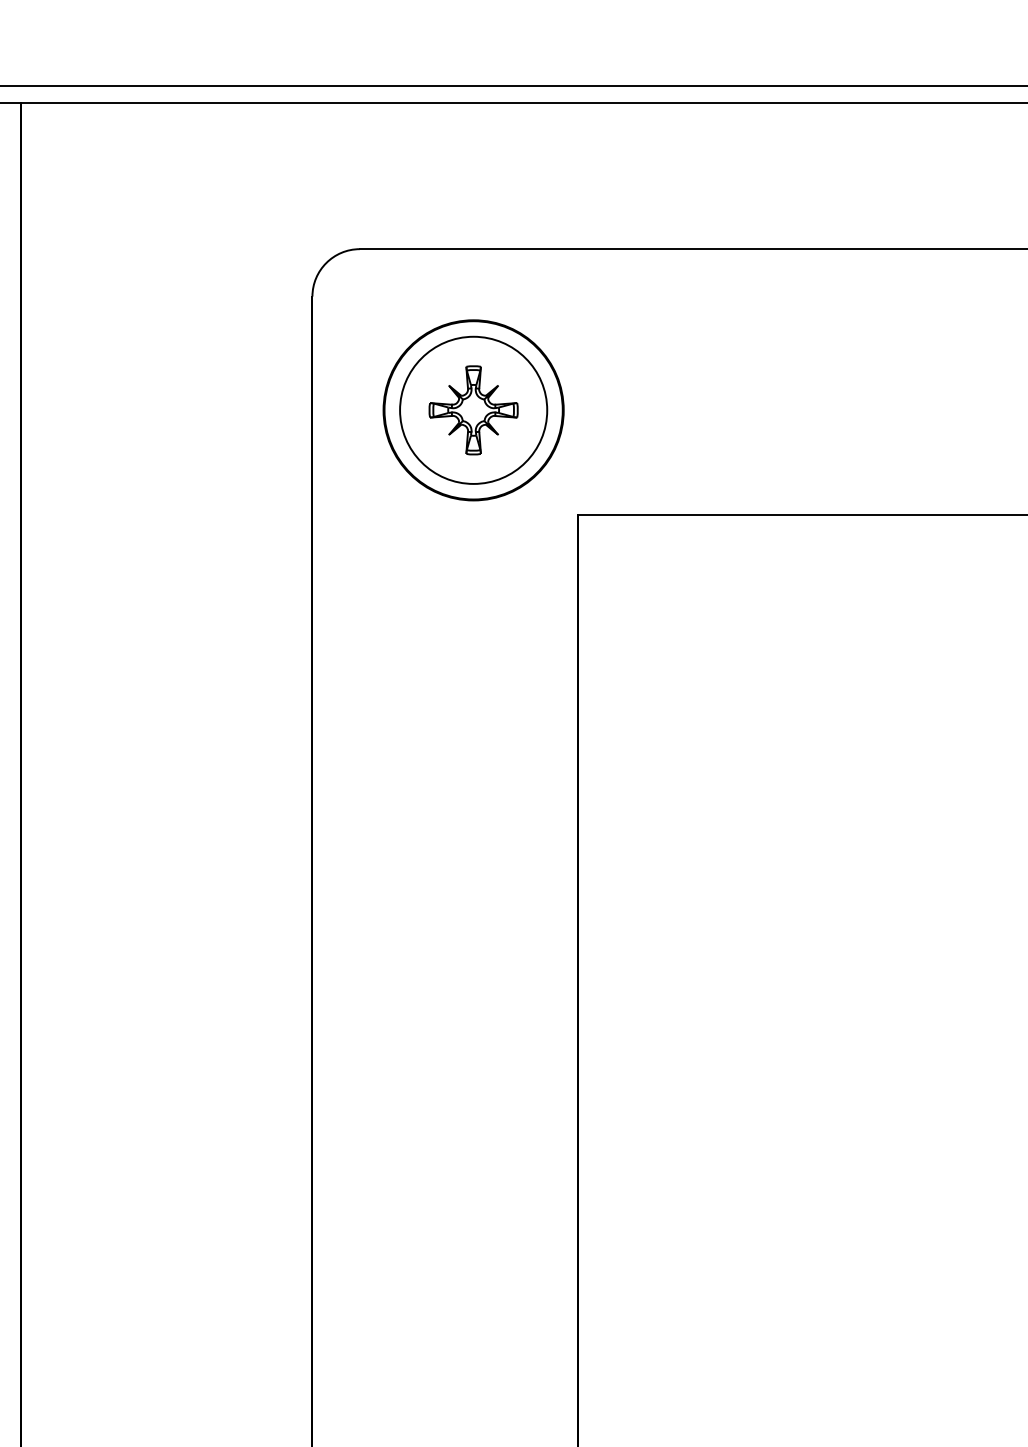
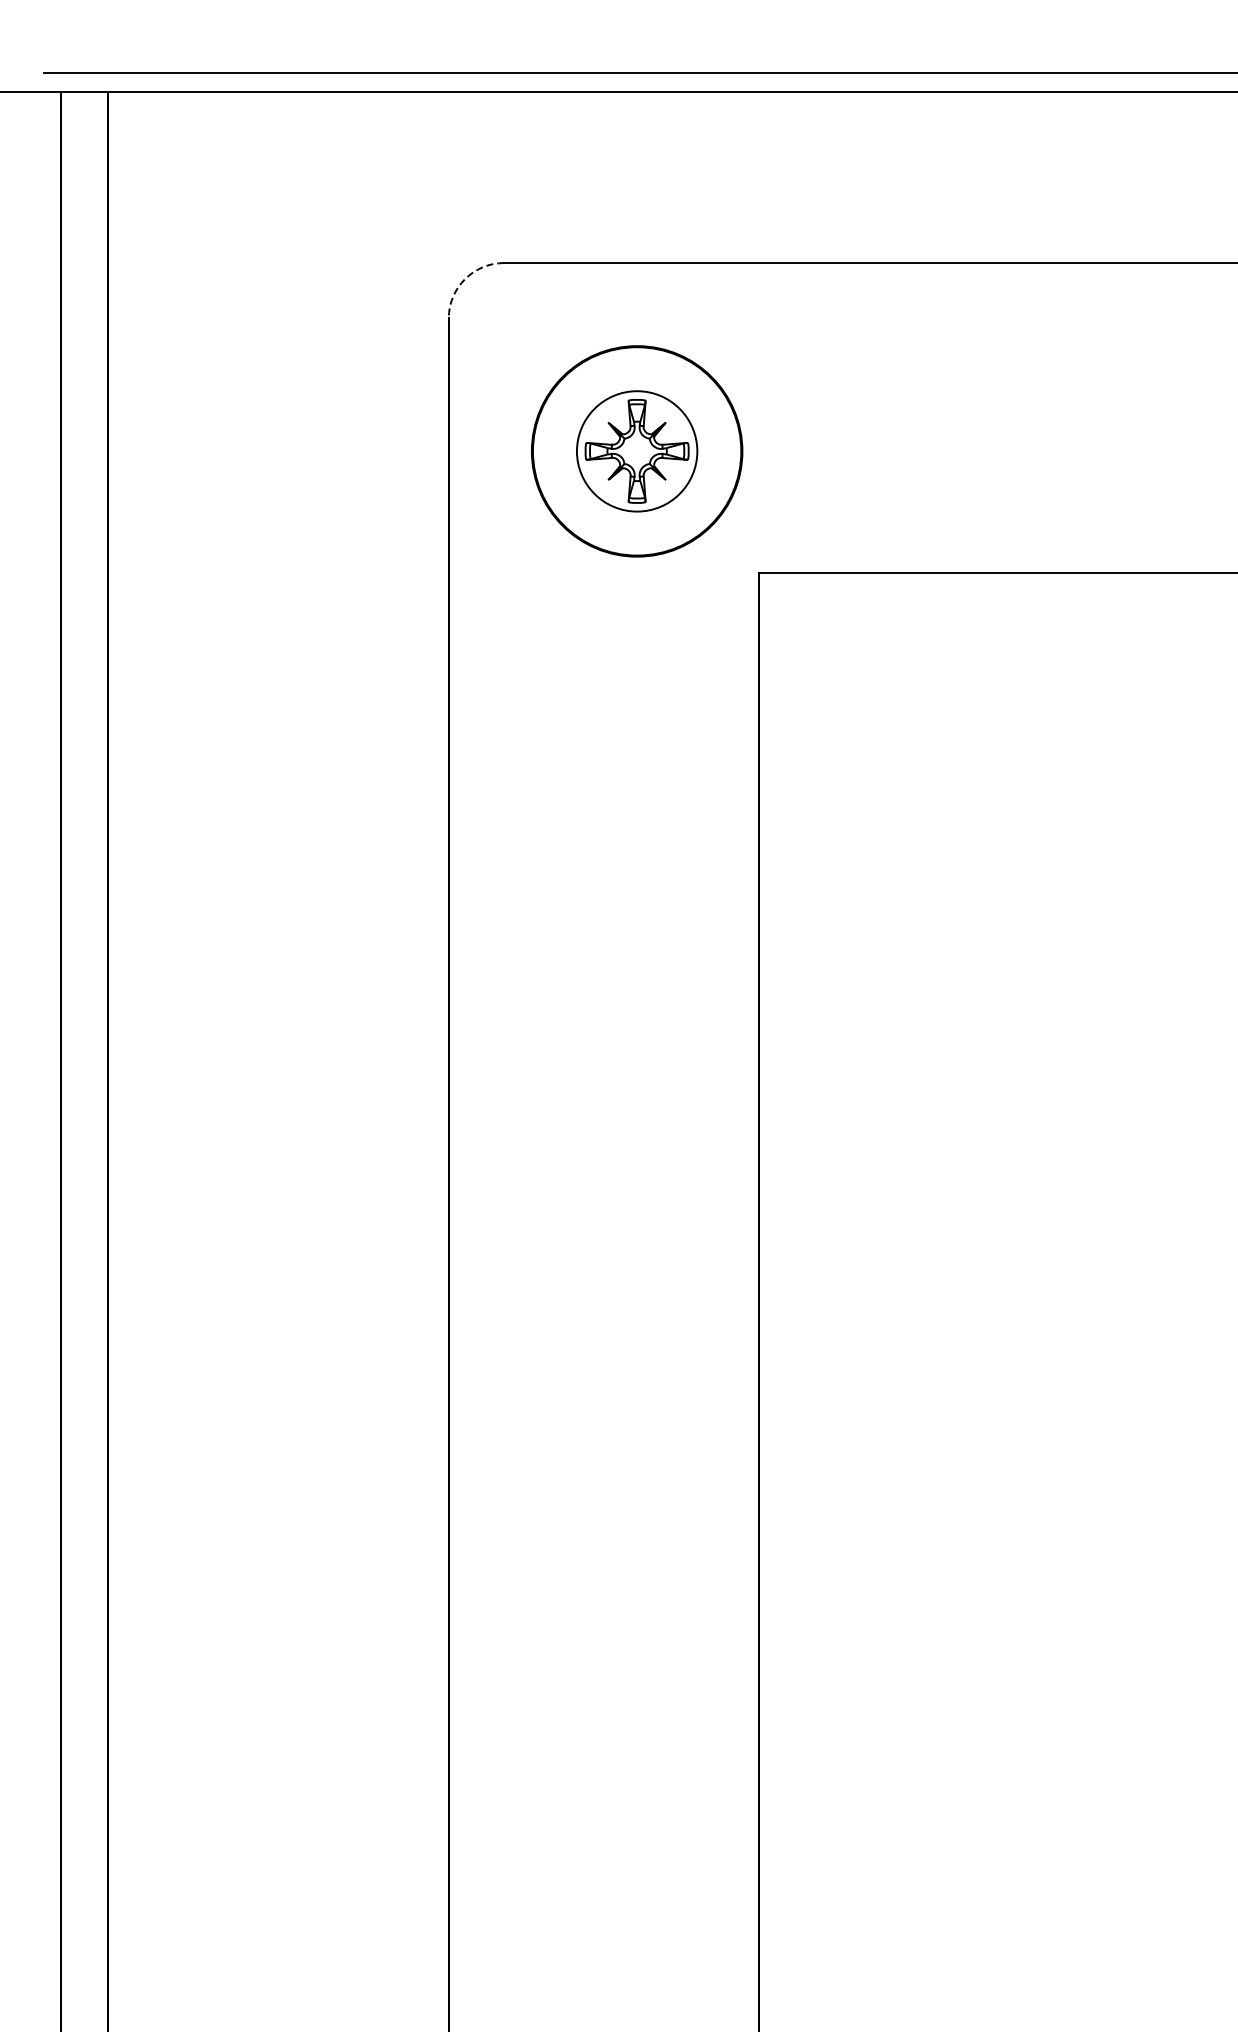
arc: (325, 263) -> (464, 279), solid -> dashed
circle: (473, 410) -> (637, 451), size x0.7

